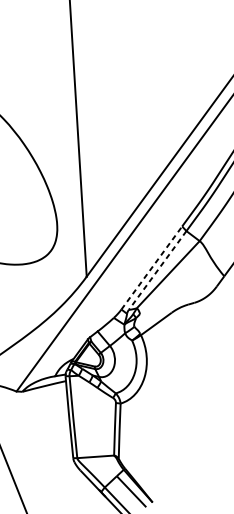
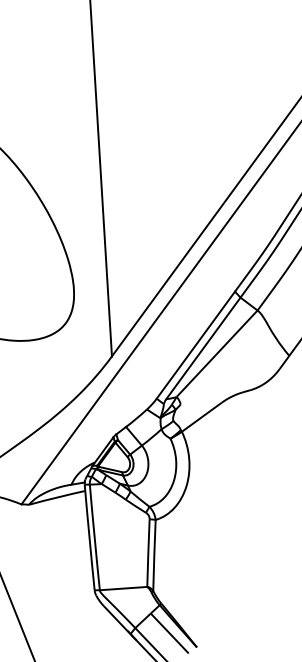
line: (152, 267) -> (196, 344), dashed -> solid
line: (157, 270) -> (203, 348), dashed -> solid

